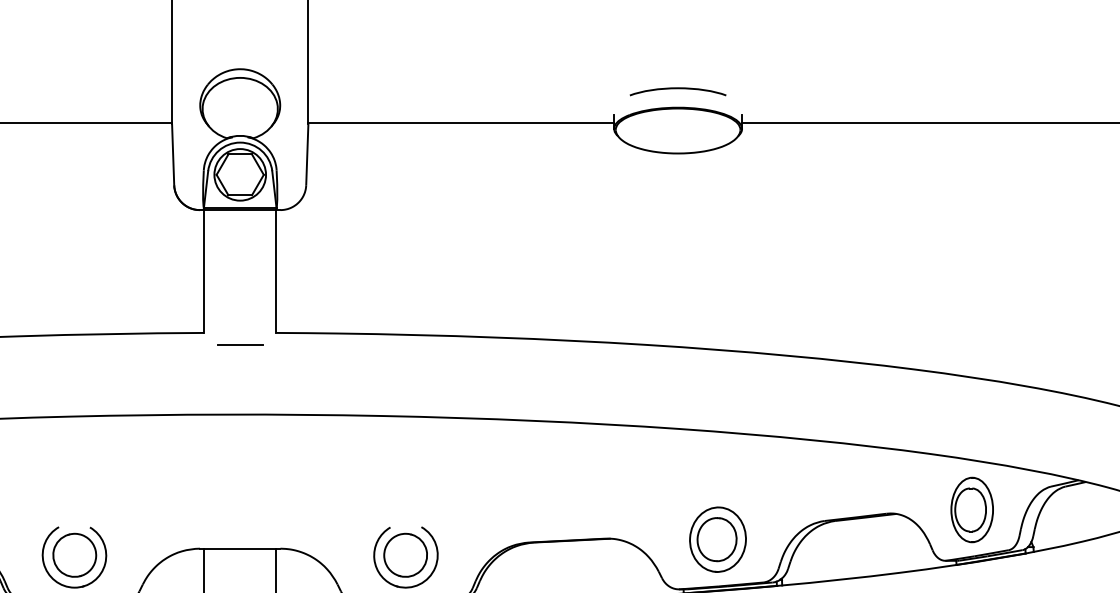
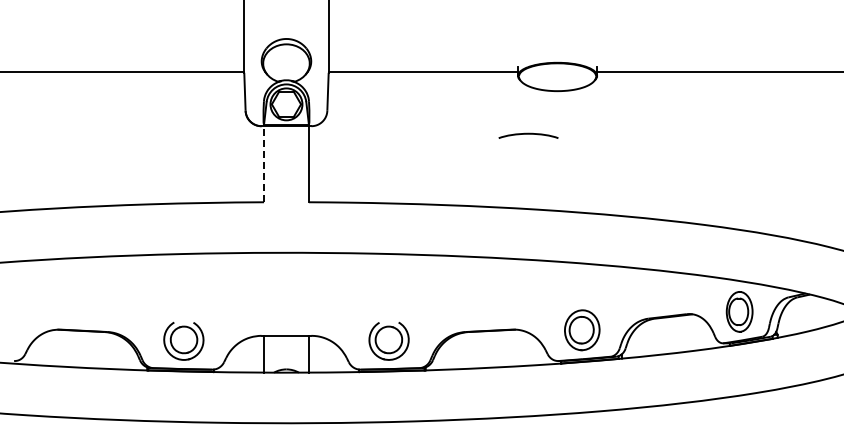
curve: (677, 89) -> (528, 134), moved
line: (204, 270) -> (264, 163), solid -> dashed
line: (240, 344) -> (286, 209), removed

